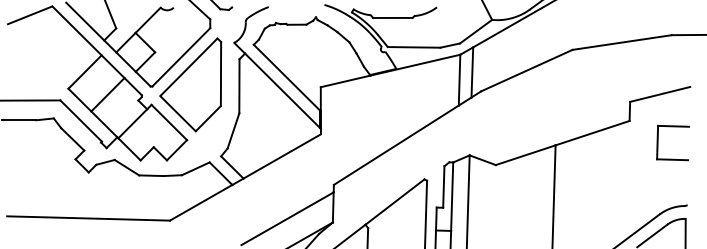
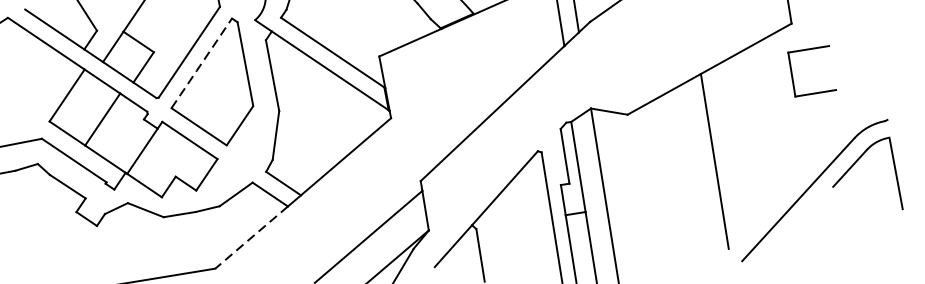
line: (189, 67) -> (202, 63), solid -> dashed
part: (658, 142) -> (793, 74), moved
line: (201, 202) -> (251, 237), solid -> dashed

